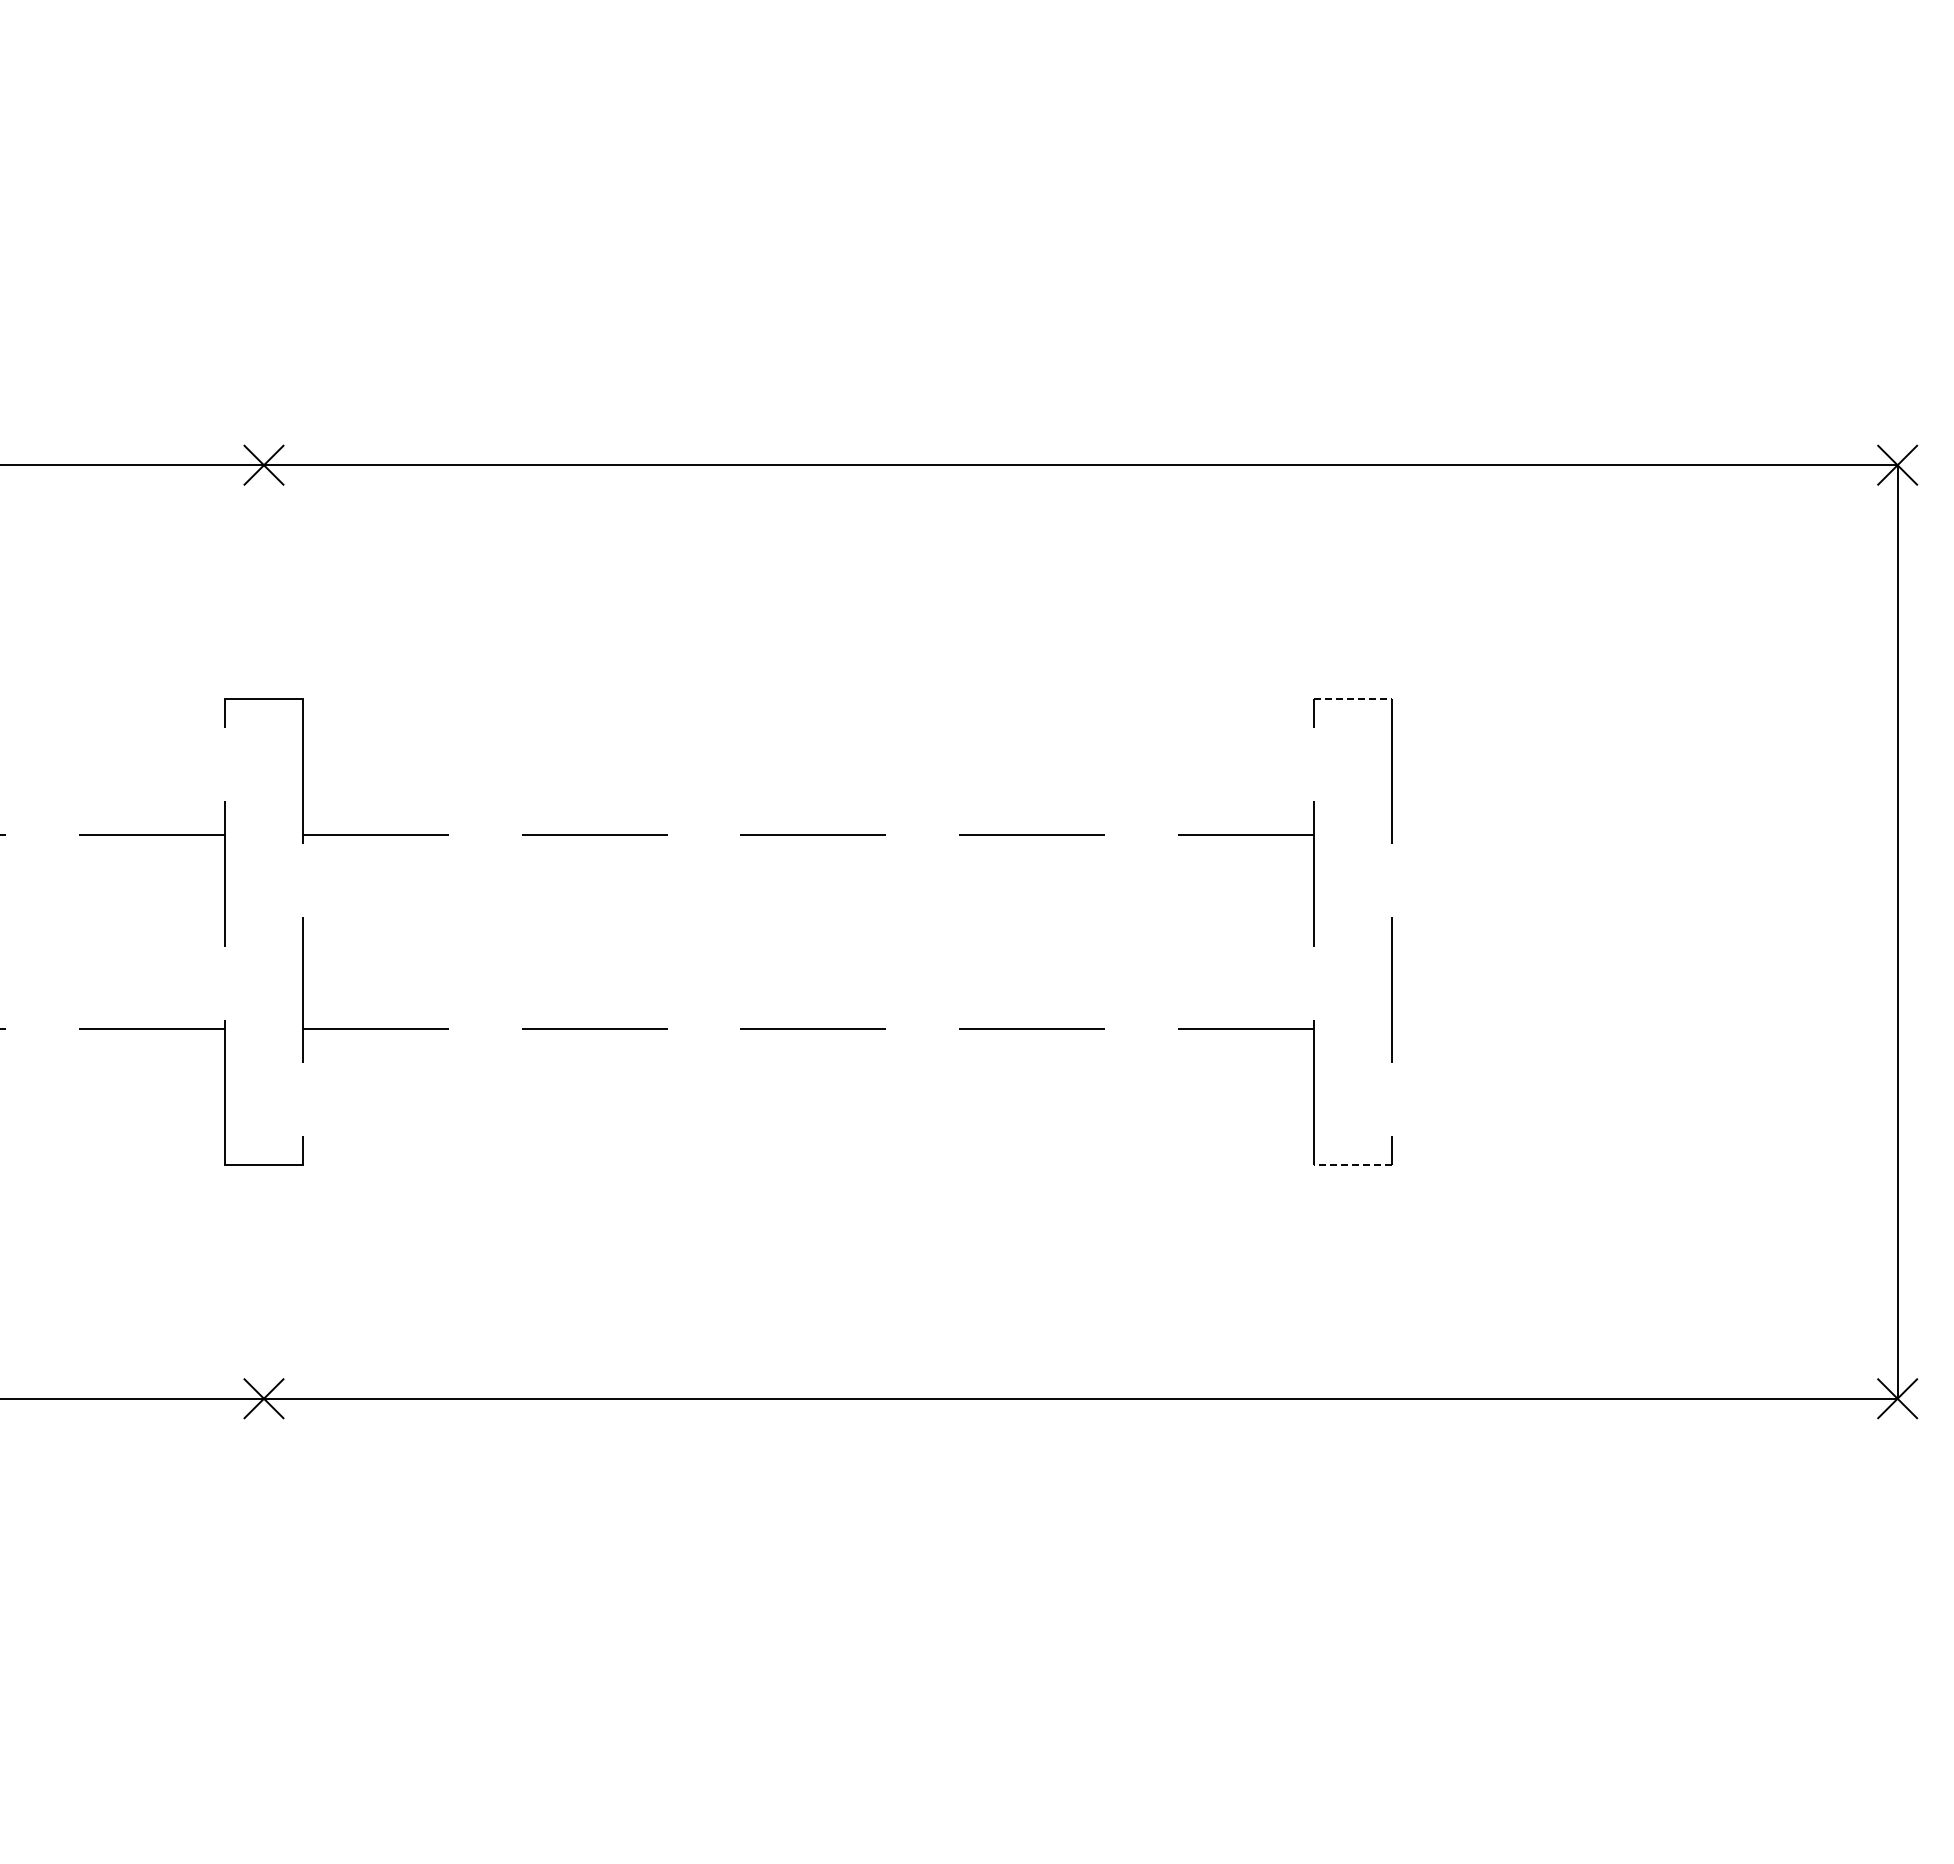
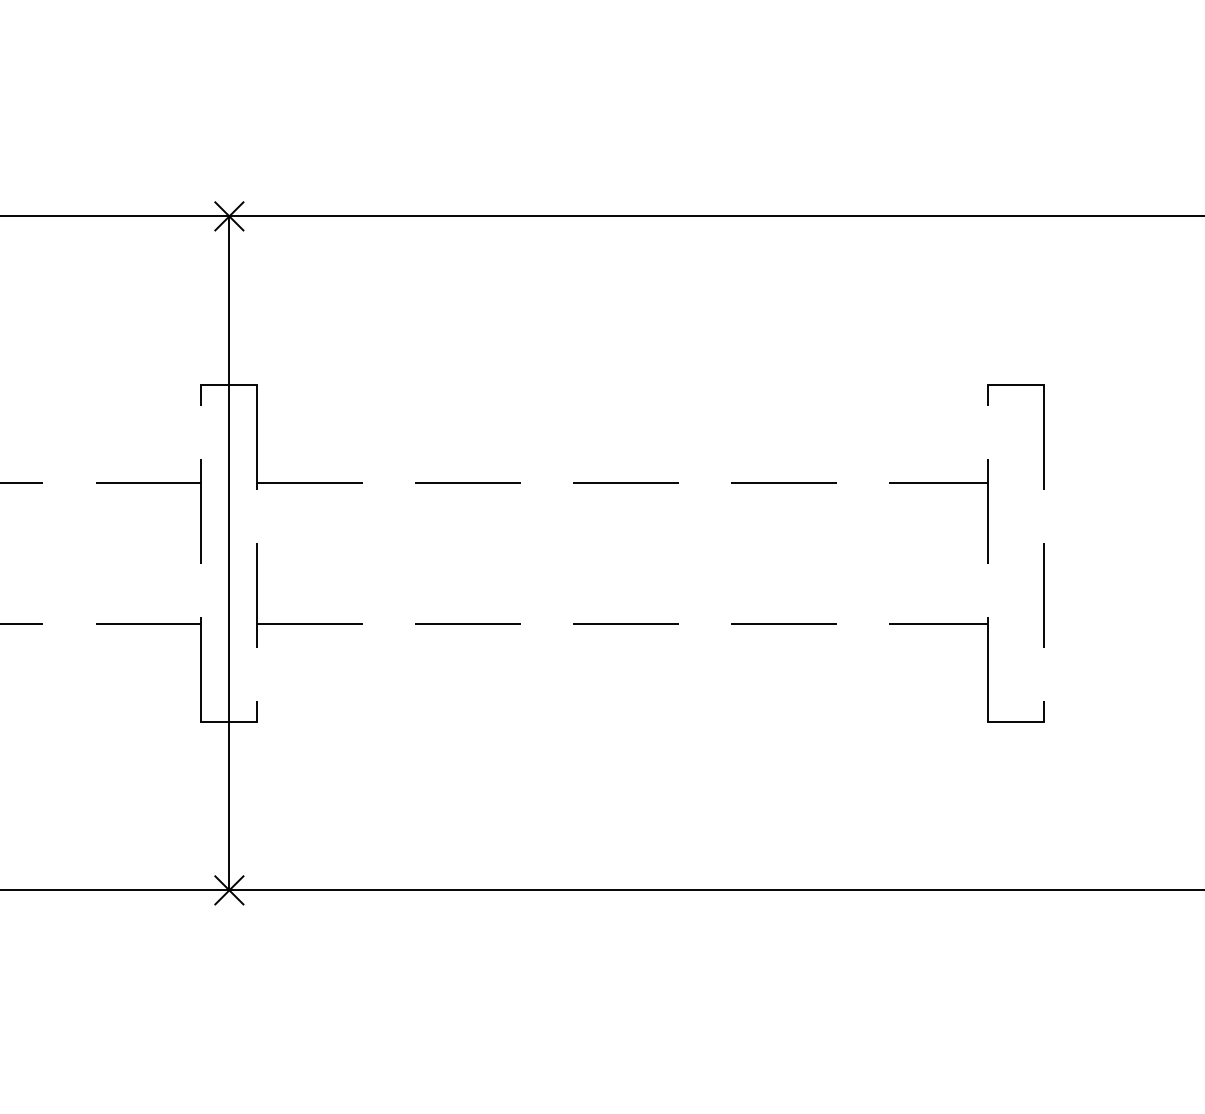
line: (1353, 698) -> (1016, 384), dashed -> solid
line: (263, 931) -> (229, 553), added
line: (1353, 1165) -> (1016, 721), dashed -> solid

